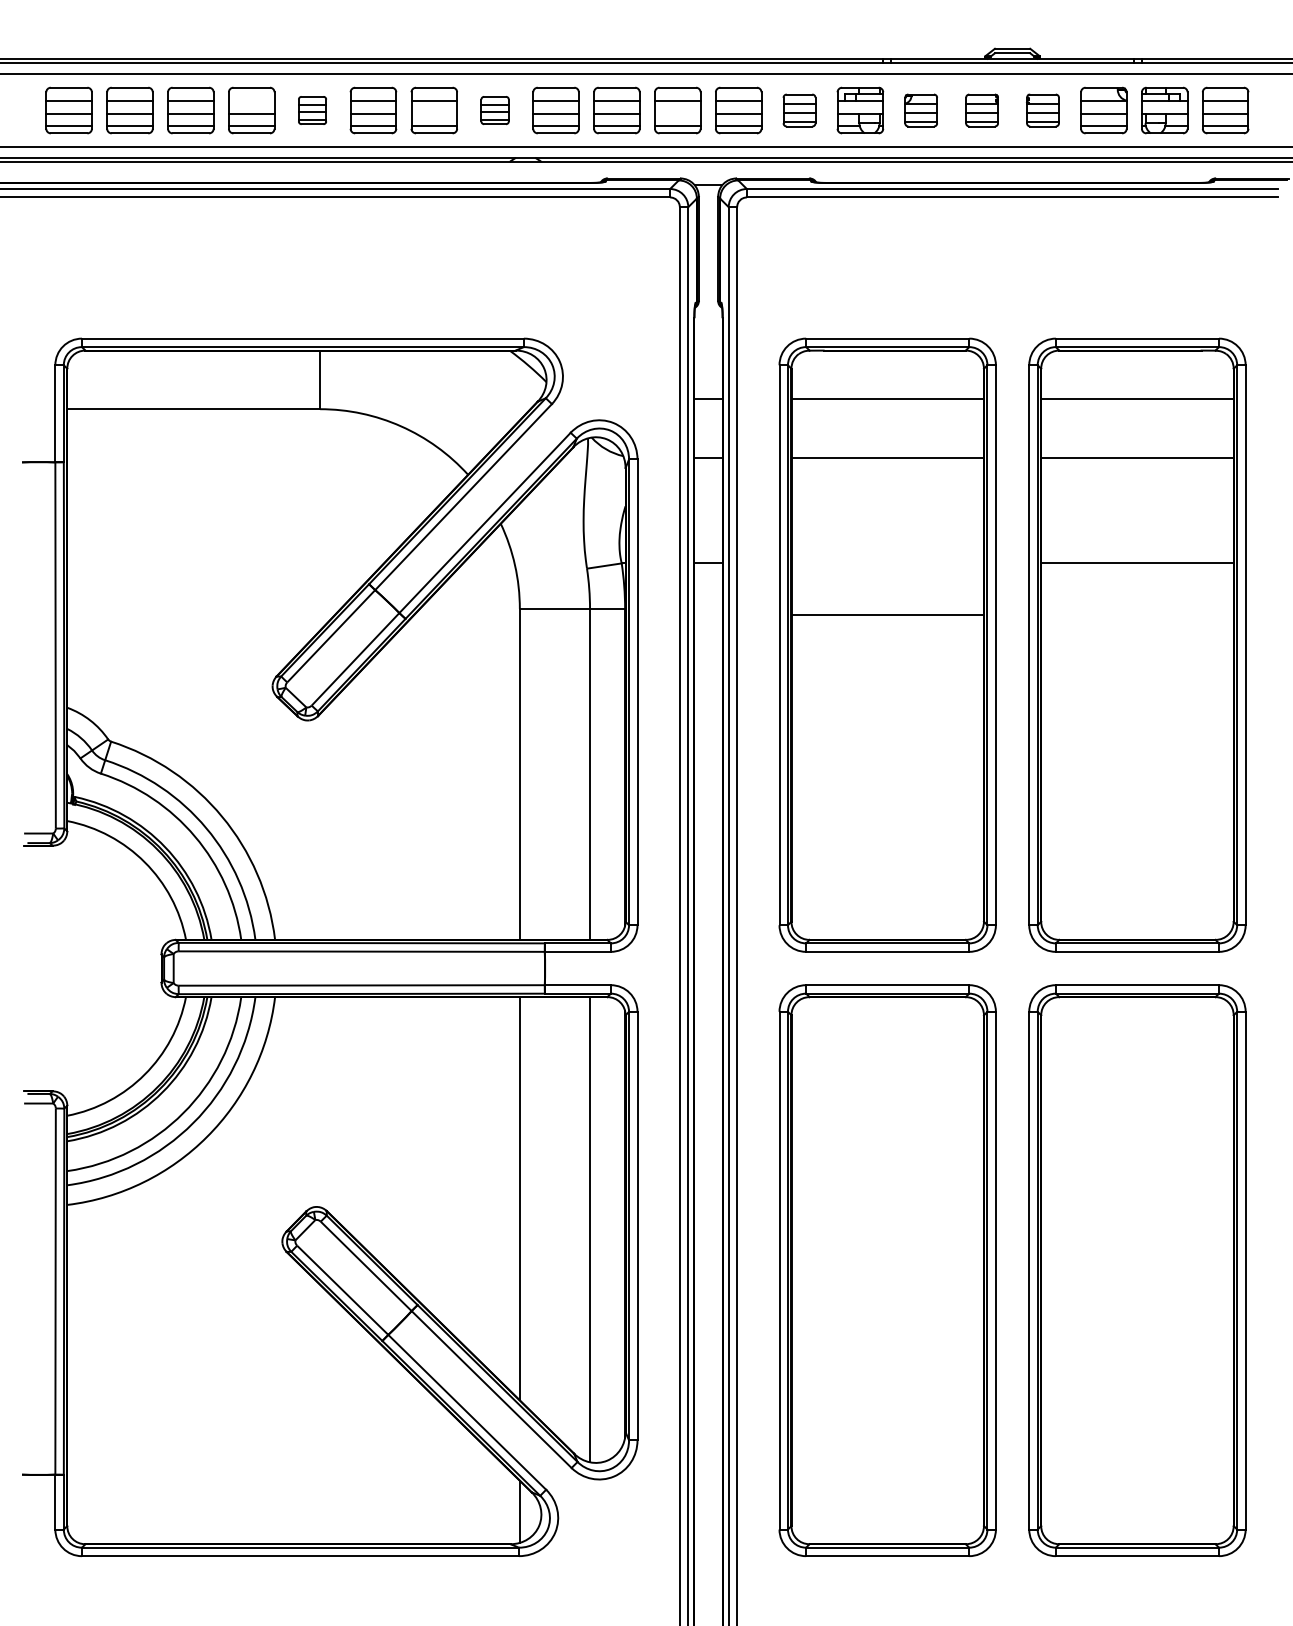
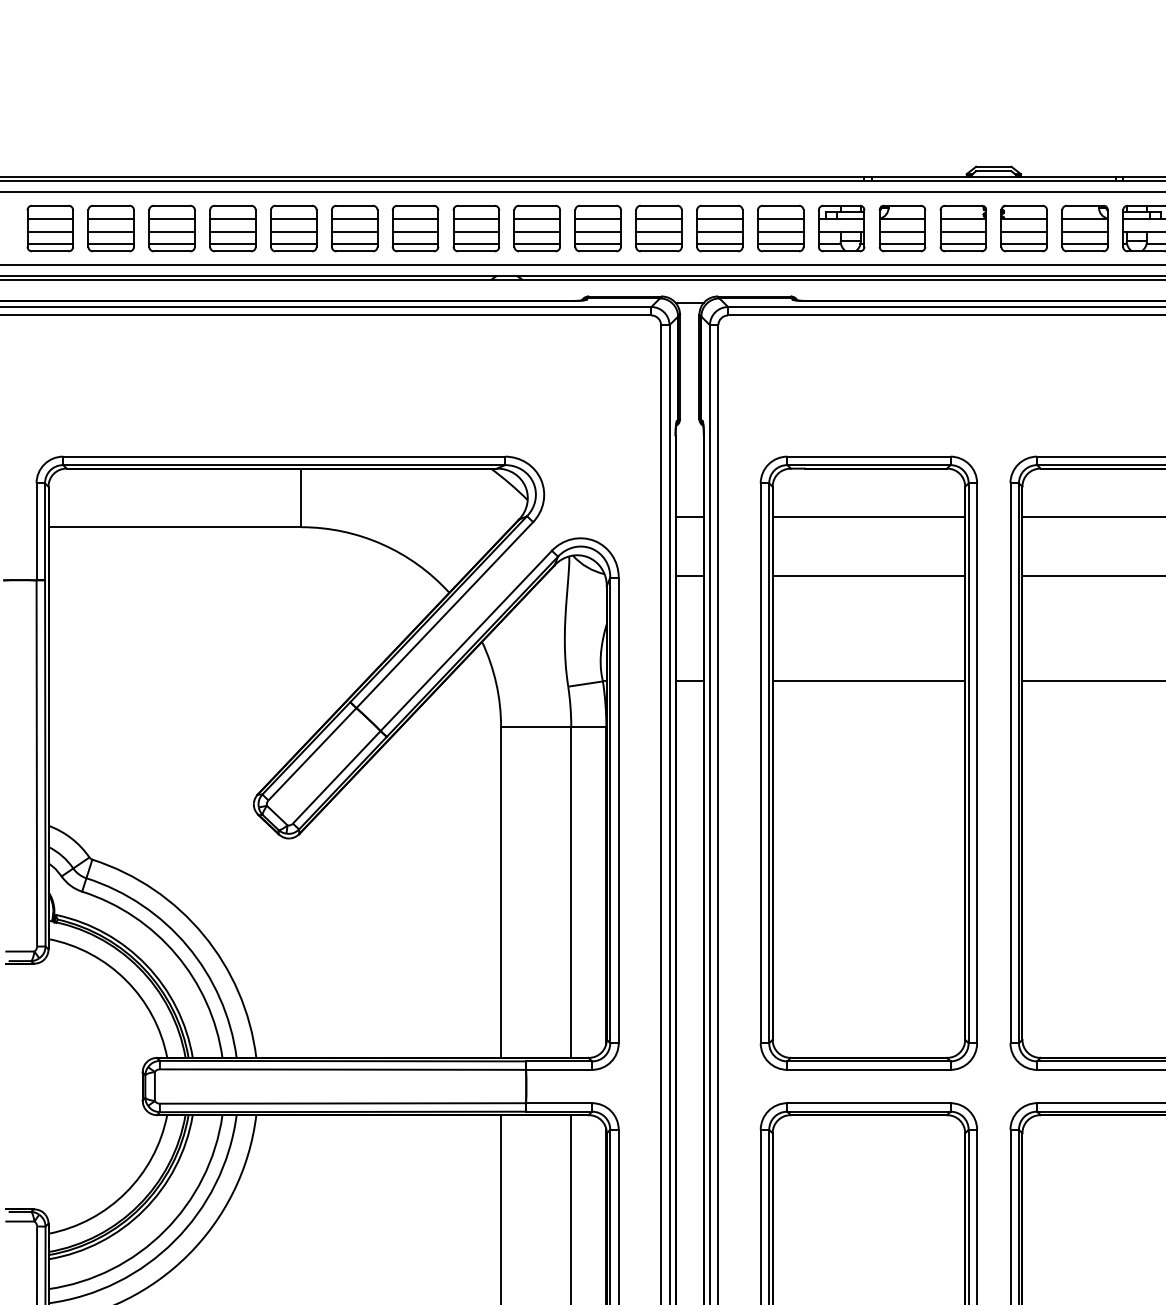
line: (251, 100) -> (232, 218), added
part: (312, 110) -> (293, 228), size x1.67
part: (494, 110) -> (475, 228), size x1.67
part: (799, 110) -> (780, 228), size x1.43
part: (920, 110) -> (901, 228), size x1.43
part: (981, 110) -> (962, 228), size x1.43
part: (1042, 110) -> (1023, 228), size x1.43
line: (434, 113) -> (415, 231), added
line: (677, 113) -> (658, 231), added
line: (887, 615) -> (868, 681), moved

